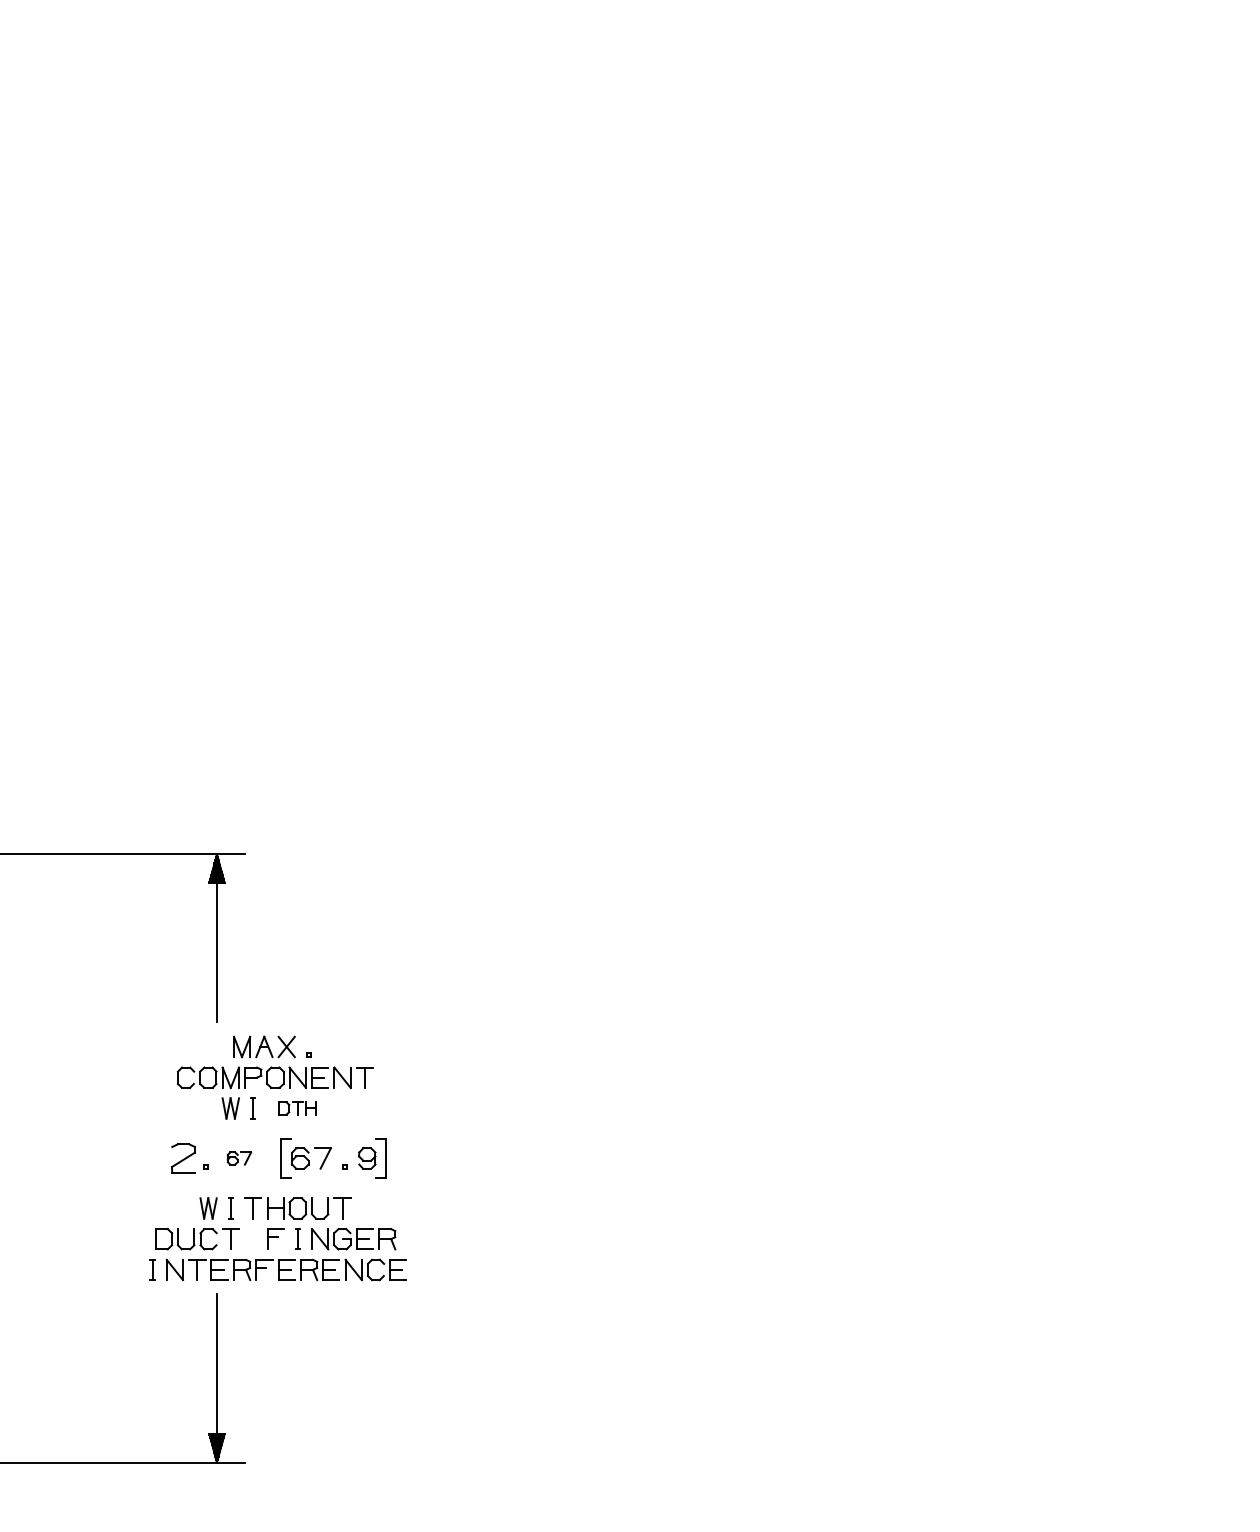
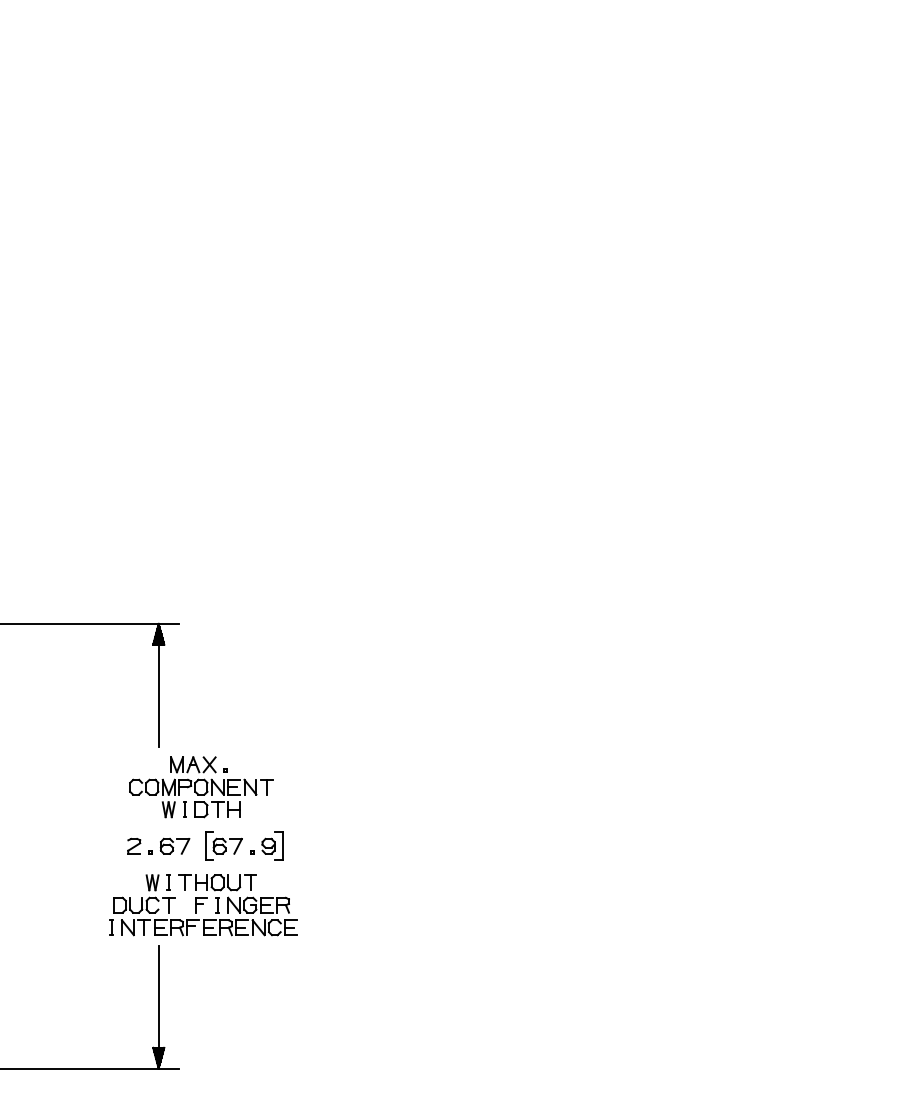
part: (297, 1108) -> (217, 809), size x1.67
part: (183, 1158) -> (134, 846), size x0.71
part: (239, 1158) -> (175, 846), size x1.67

